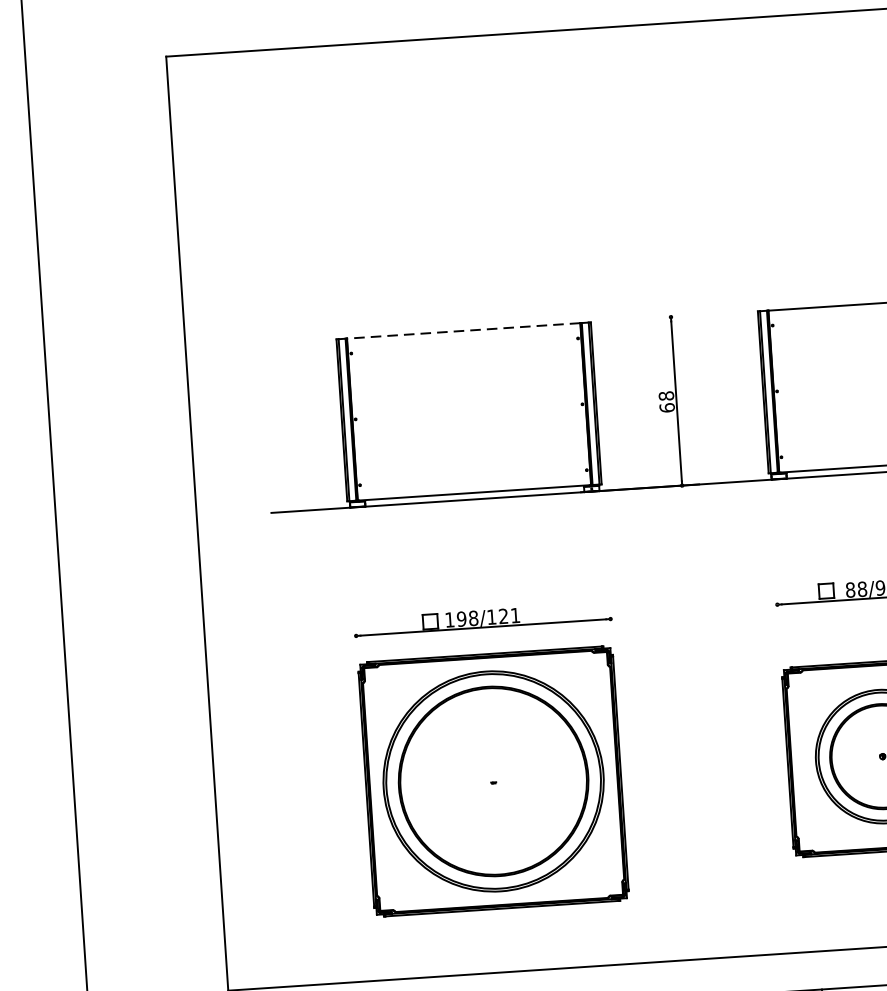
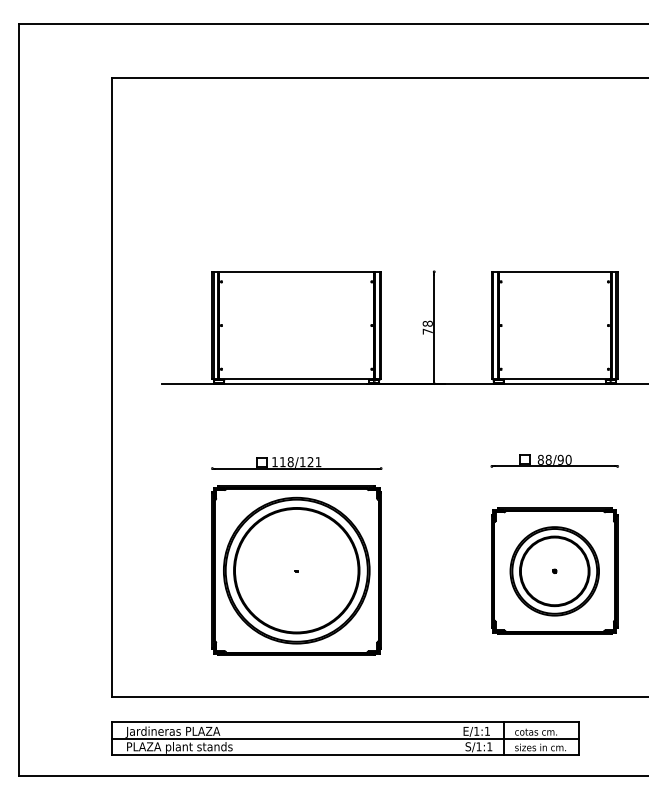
line: (463, 330) -> (296, 271), dashed -> solid
text: (666, 407) -> (427, 331), 68 -> 78
text: (461, 619) -> (282, 462), 198/121 -> 118/121

